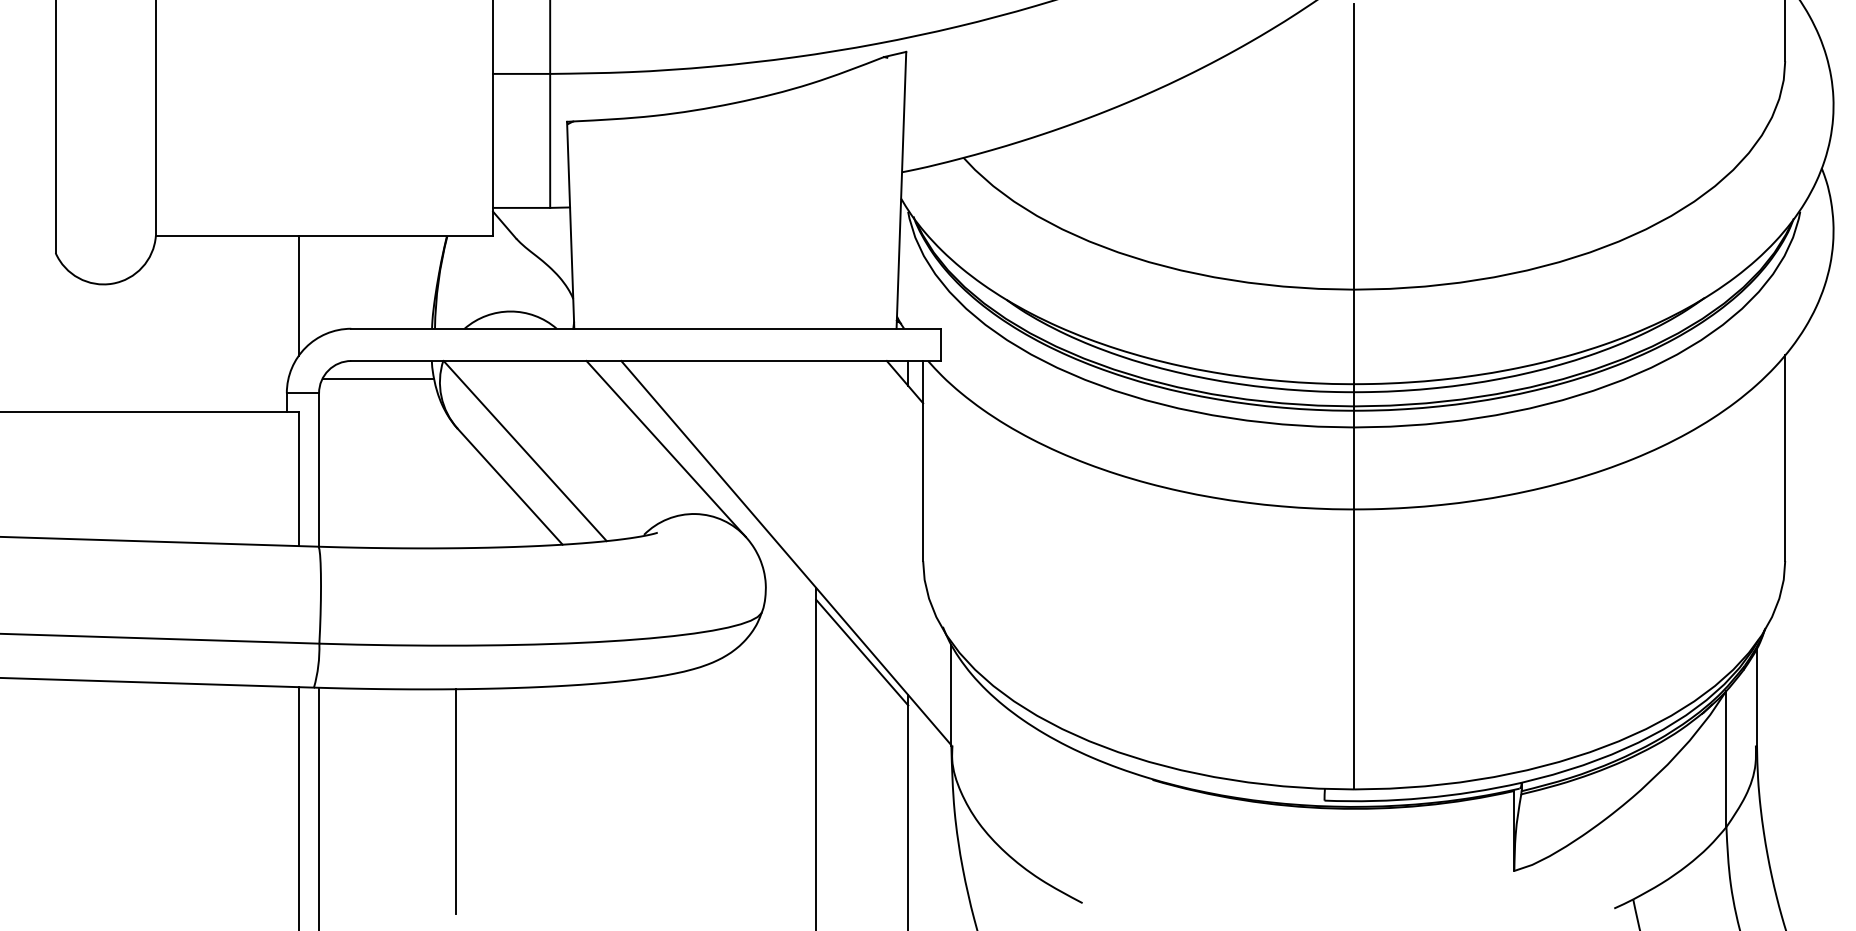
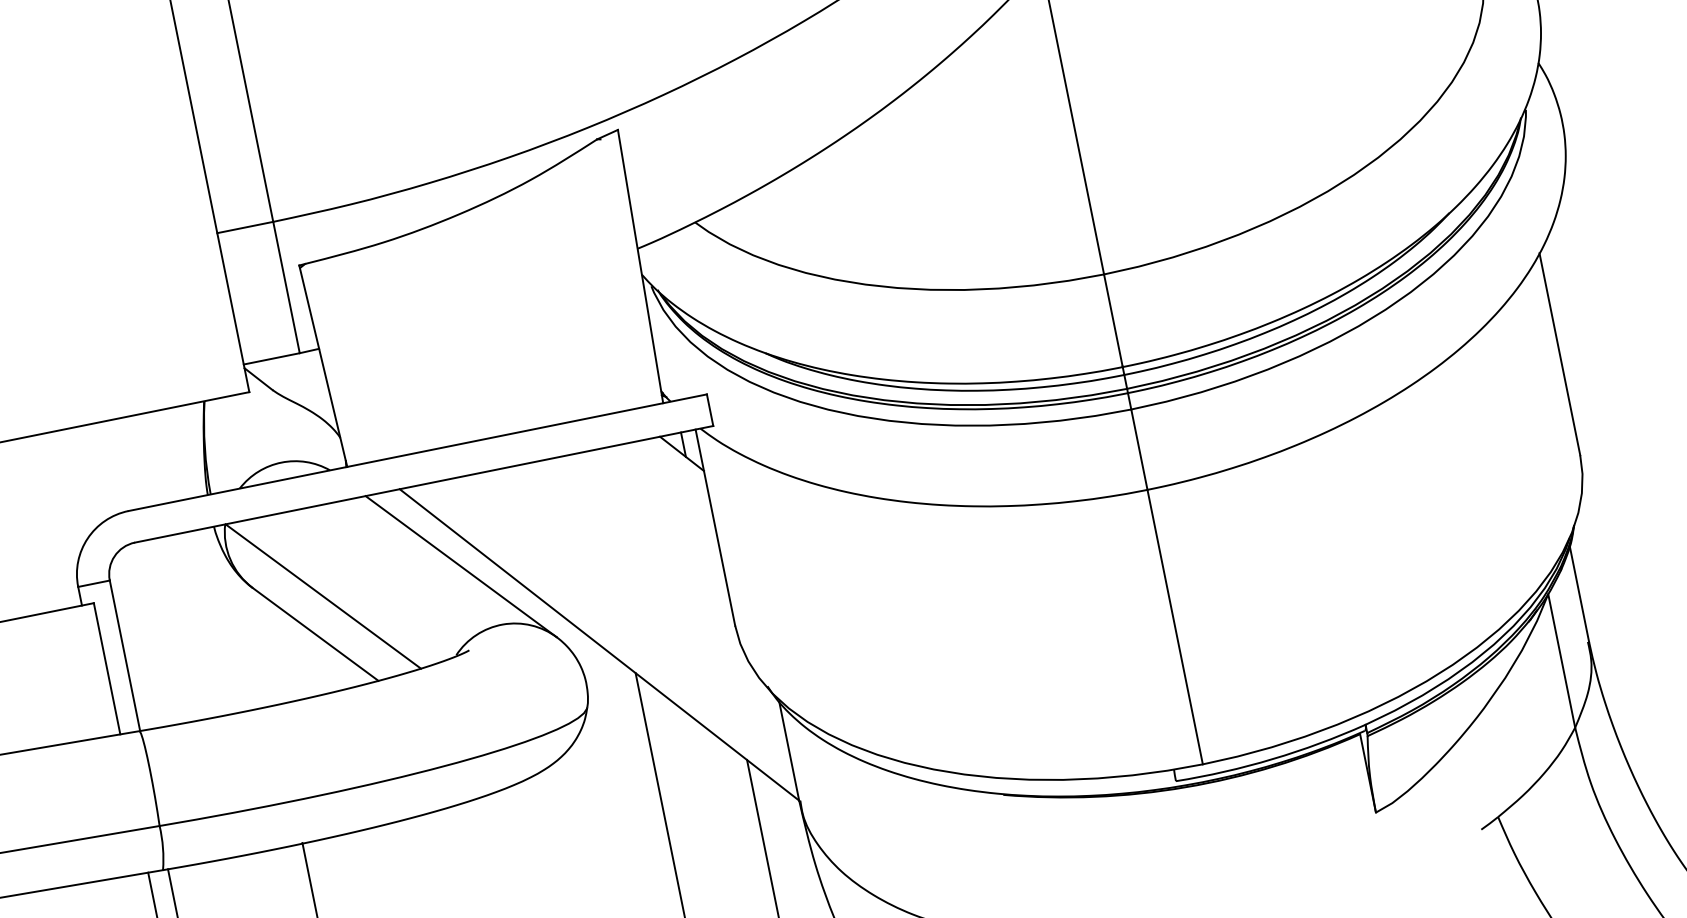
line: (298, 295) -> (70, 488), removed
line: (378, 378) -> (165, 554), removed
line: (862, 652) -> (693, 727), removed

